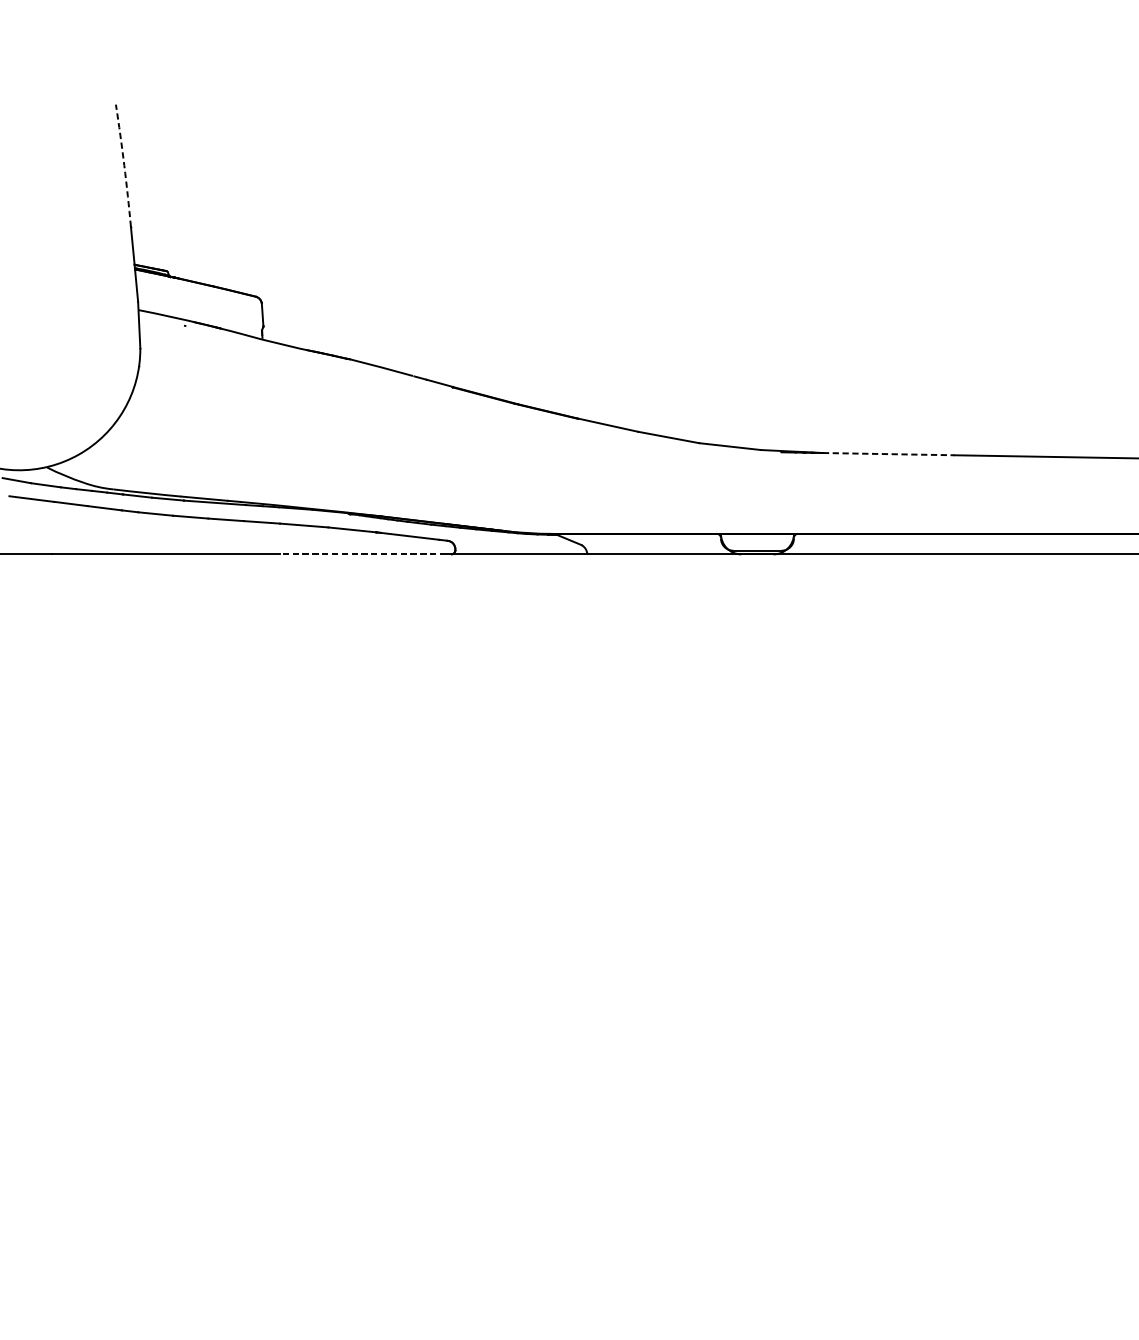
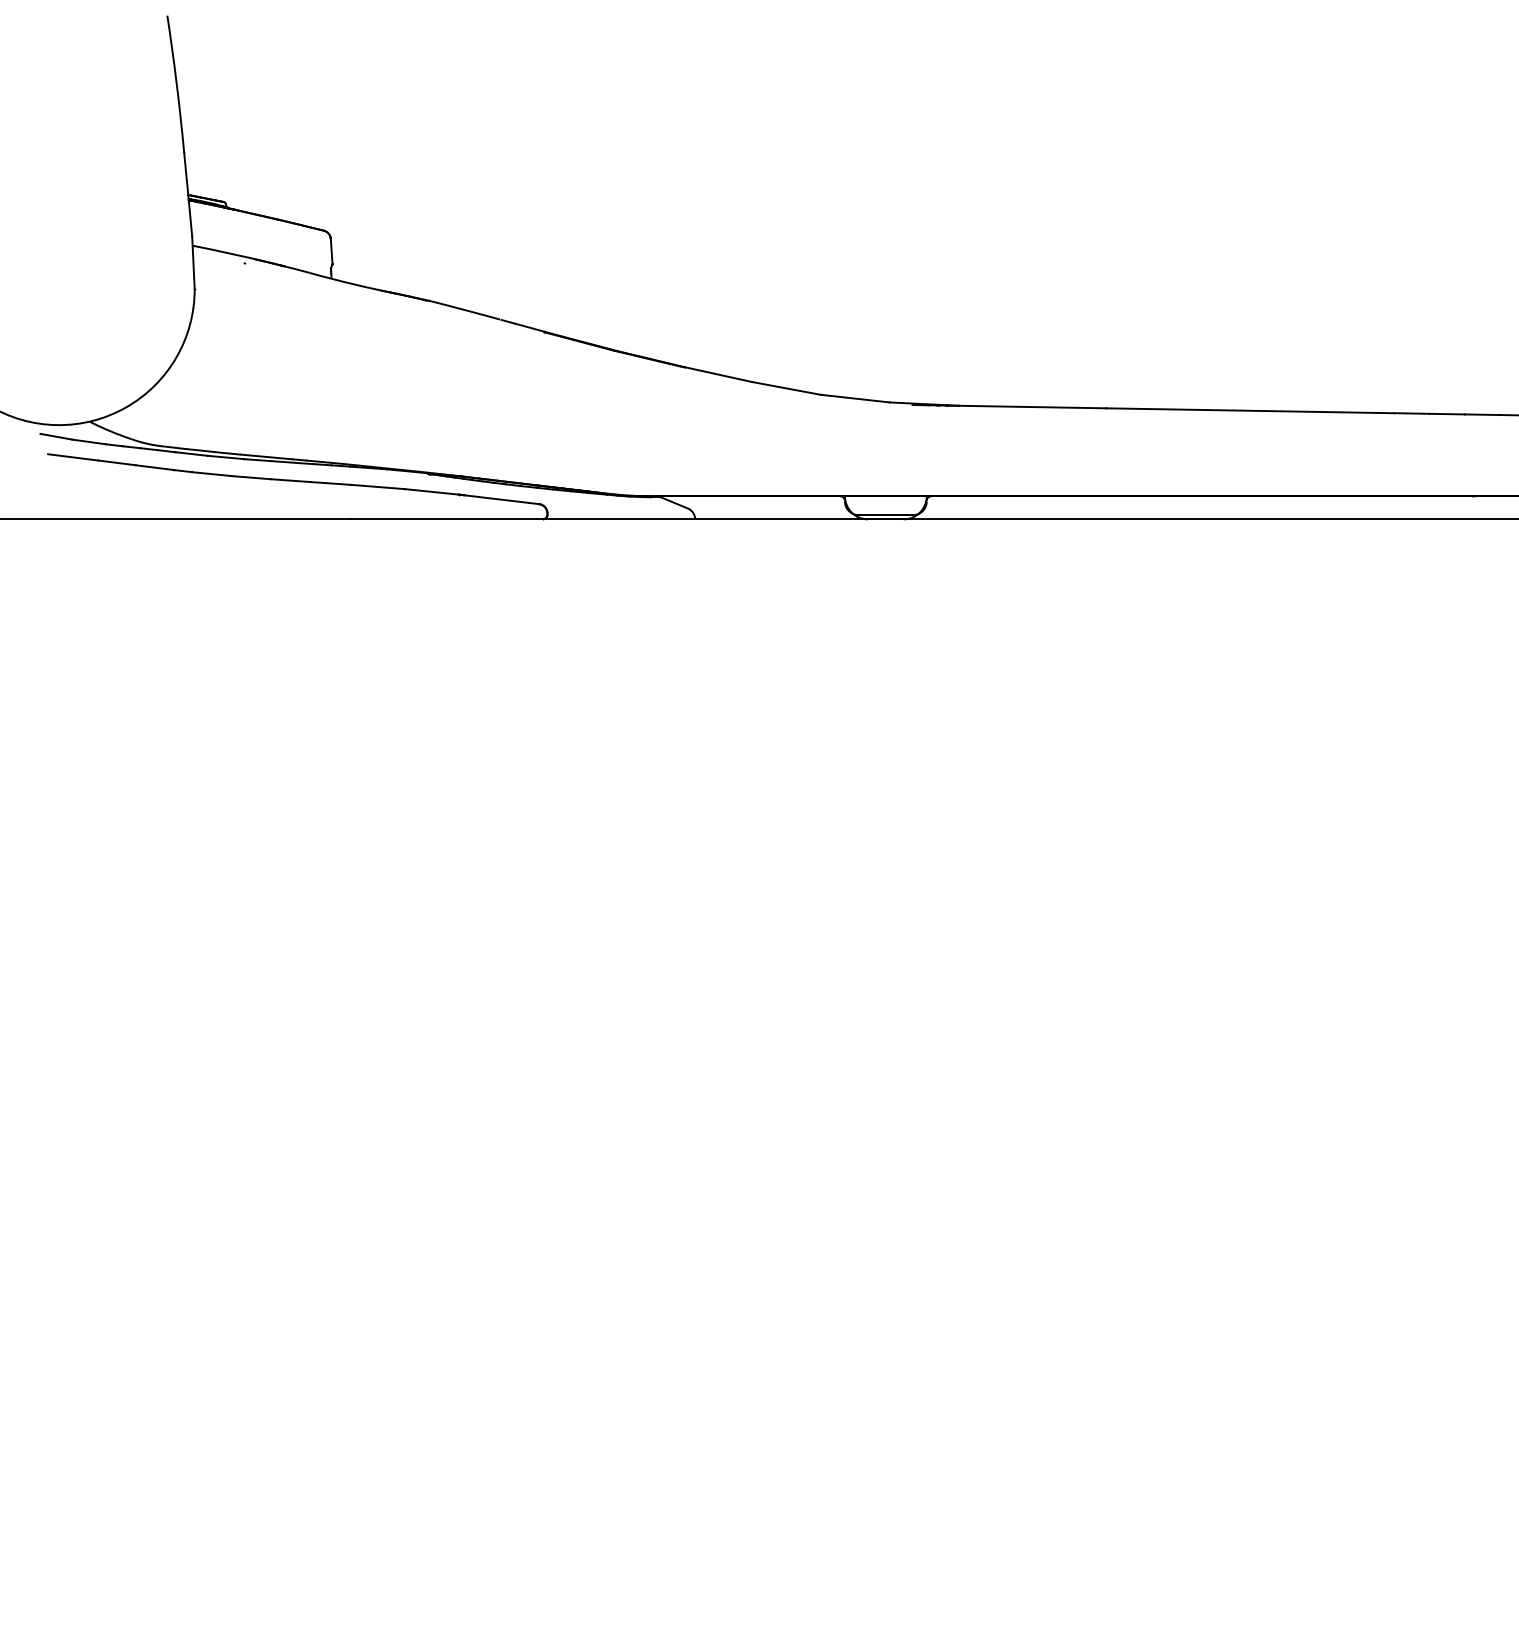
arc: (124, 165) -> (176, 83), dashed -> solid
line: (888, 454) -> (1032, 407), dashed -> solid
line: (362, 554) -> (443, 519), dashed -> solid

